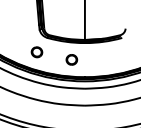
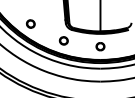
part: (71, 59) -> (100, 46), moved

